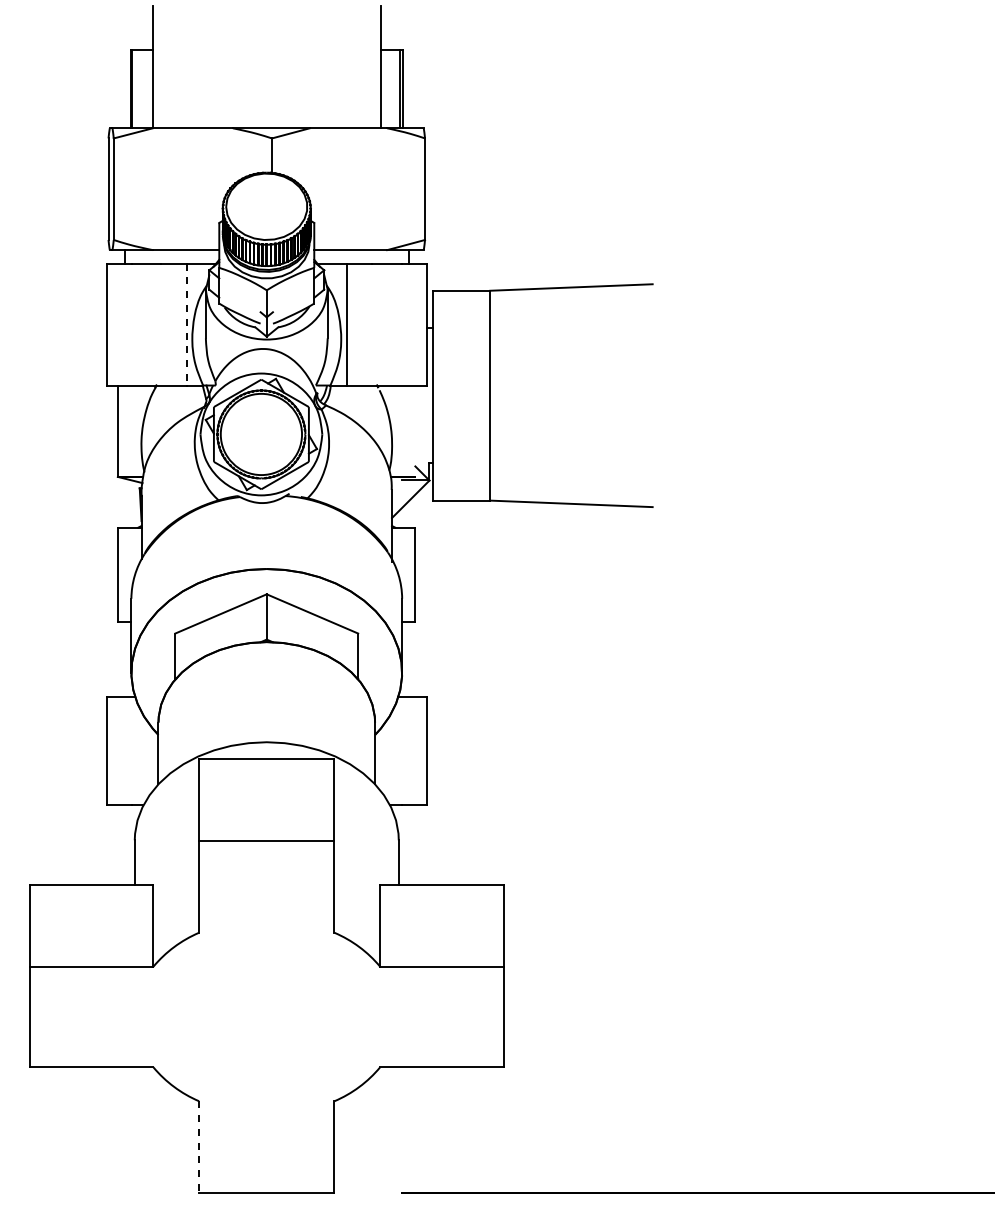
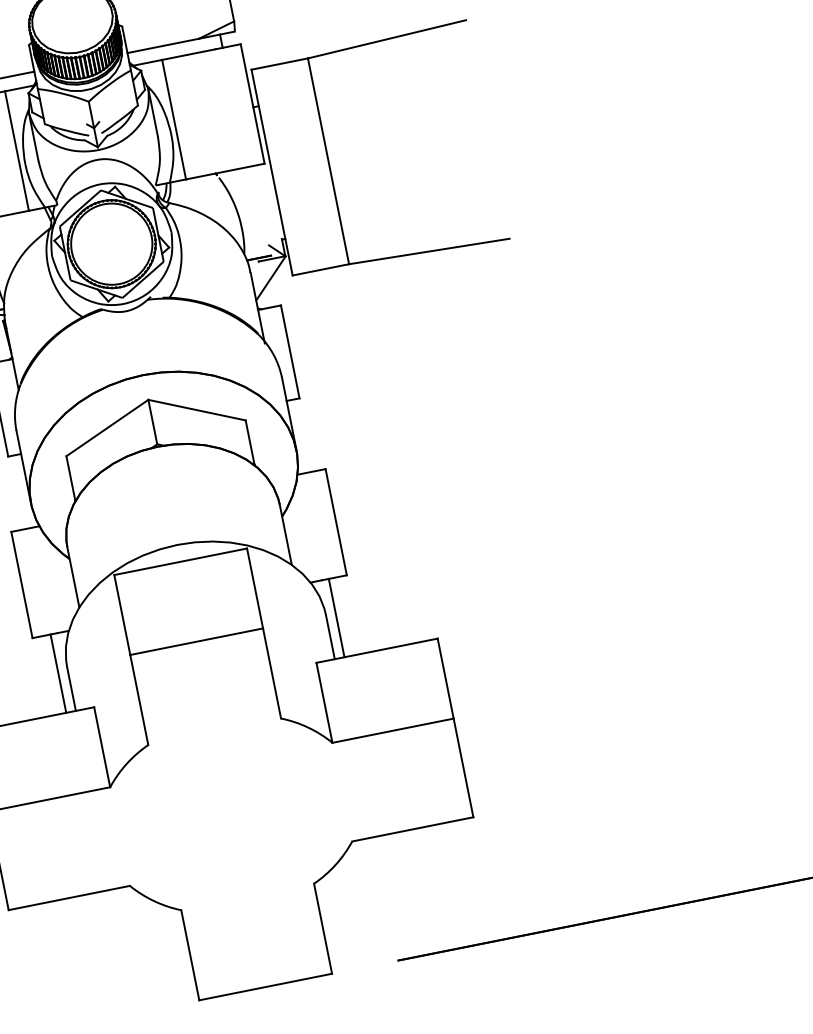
line: (186, 324) -> (16, 151), dashed -> solid
line: (124, 845) -> (58, 674), added
line: (408, 845) -> (336, 618), added
line: (199, 1147) -> (190, 955), dashed -> solid

